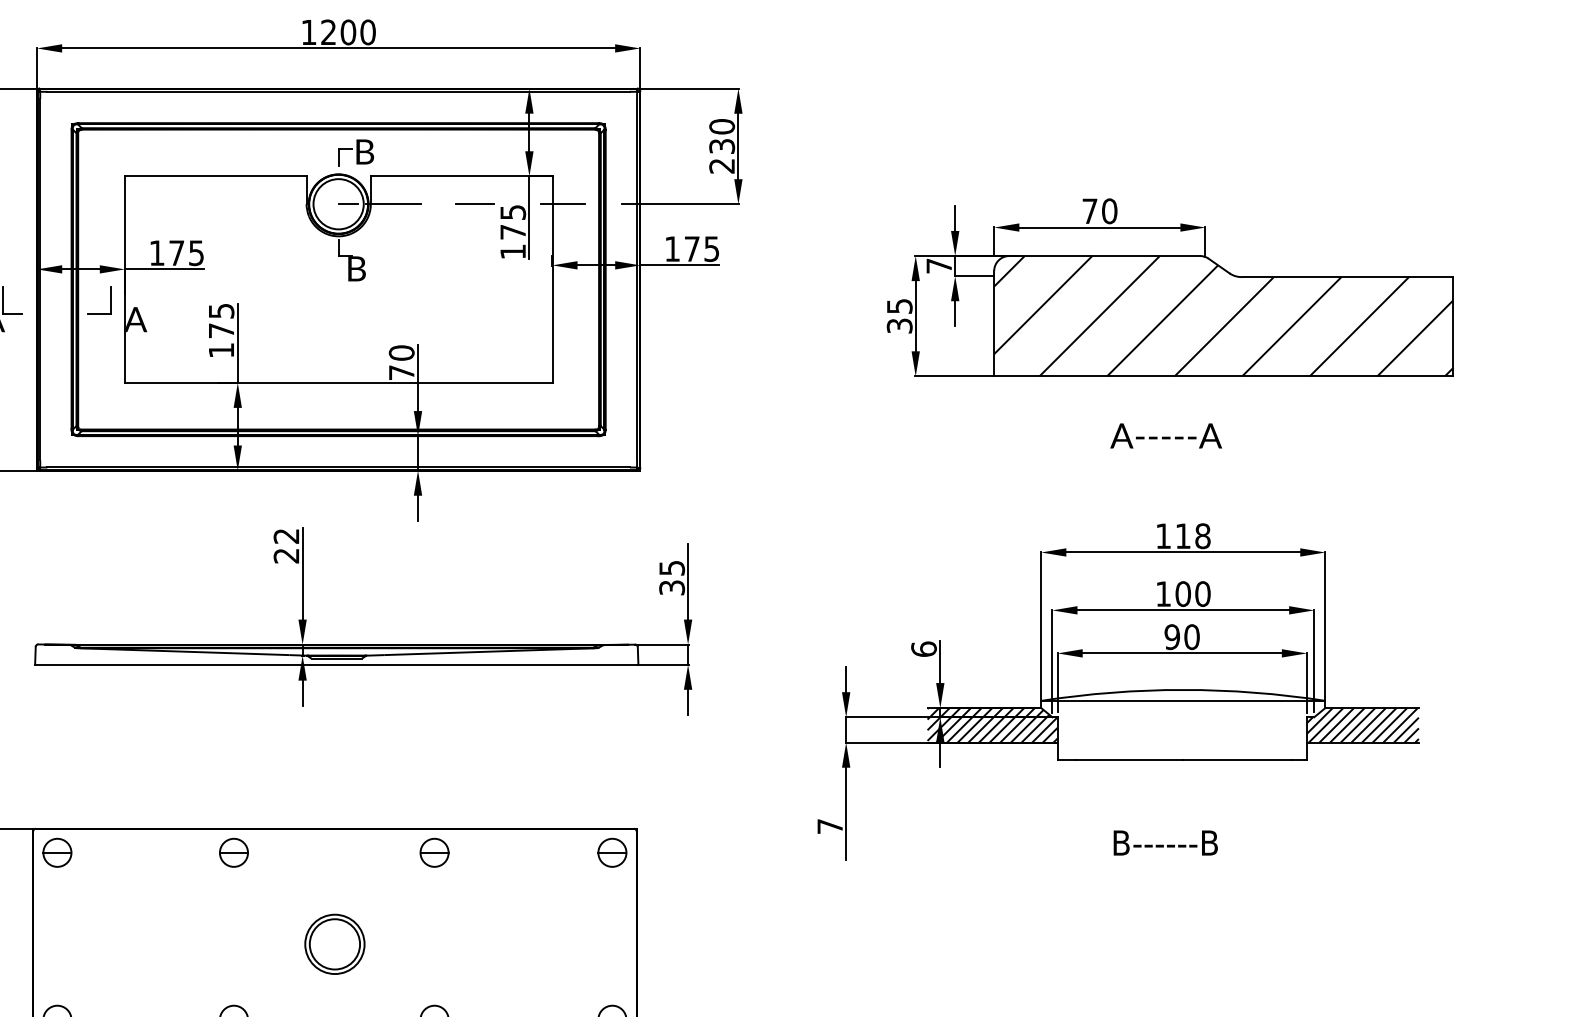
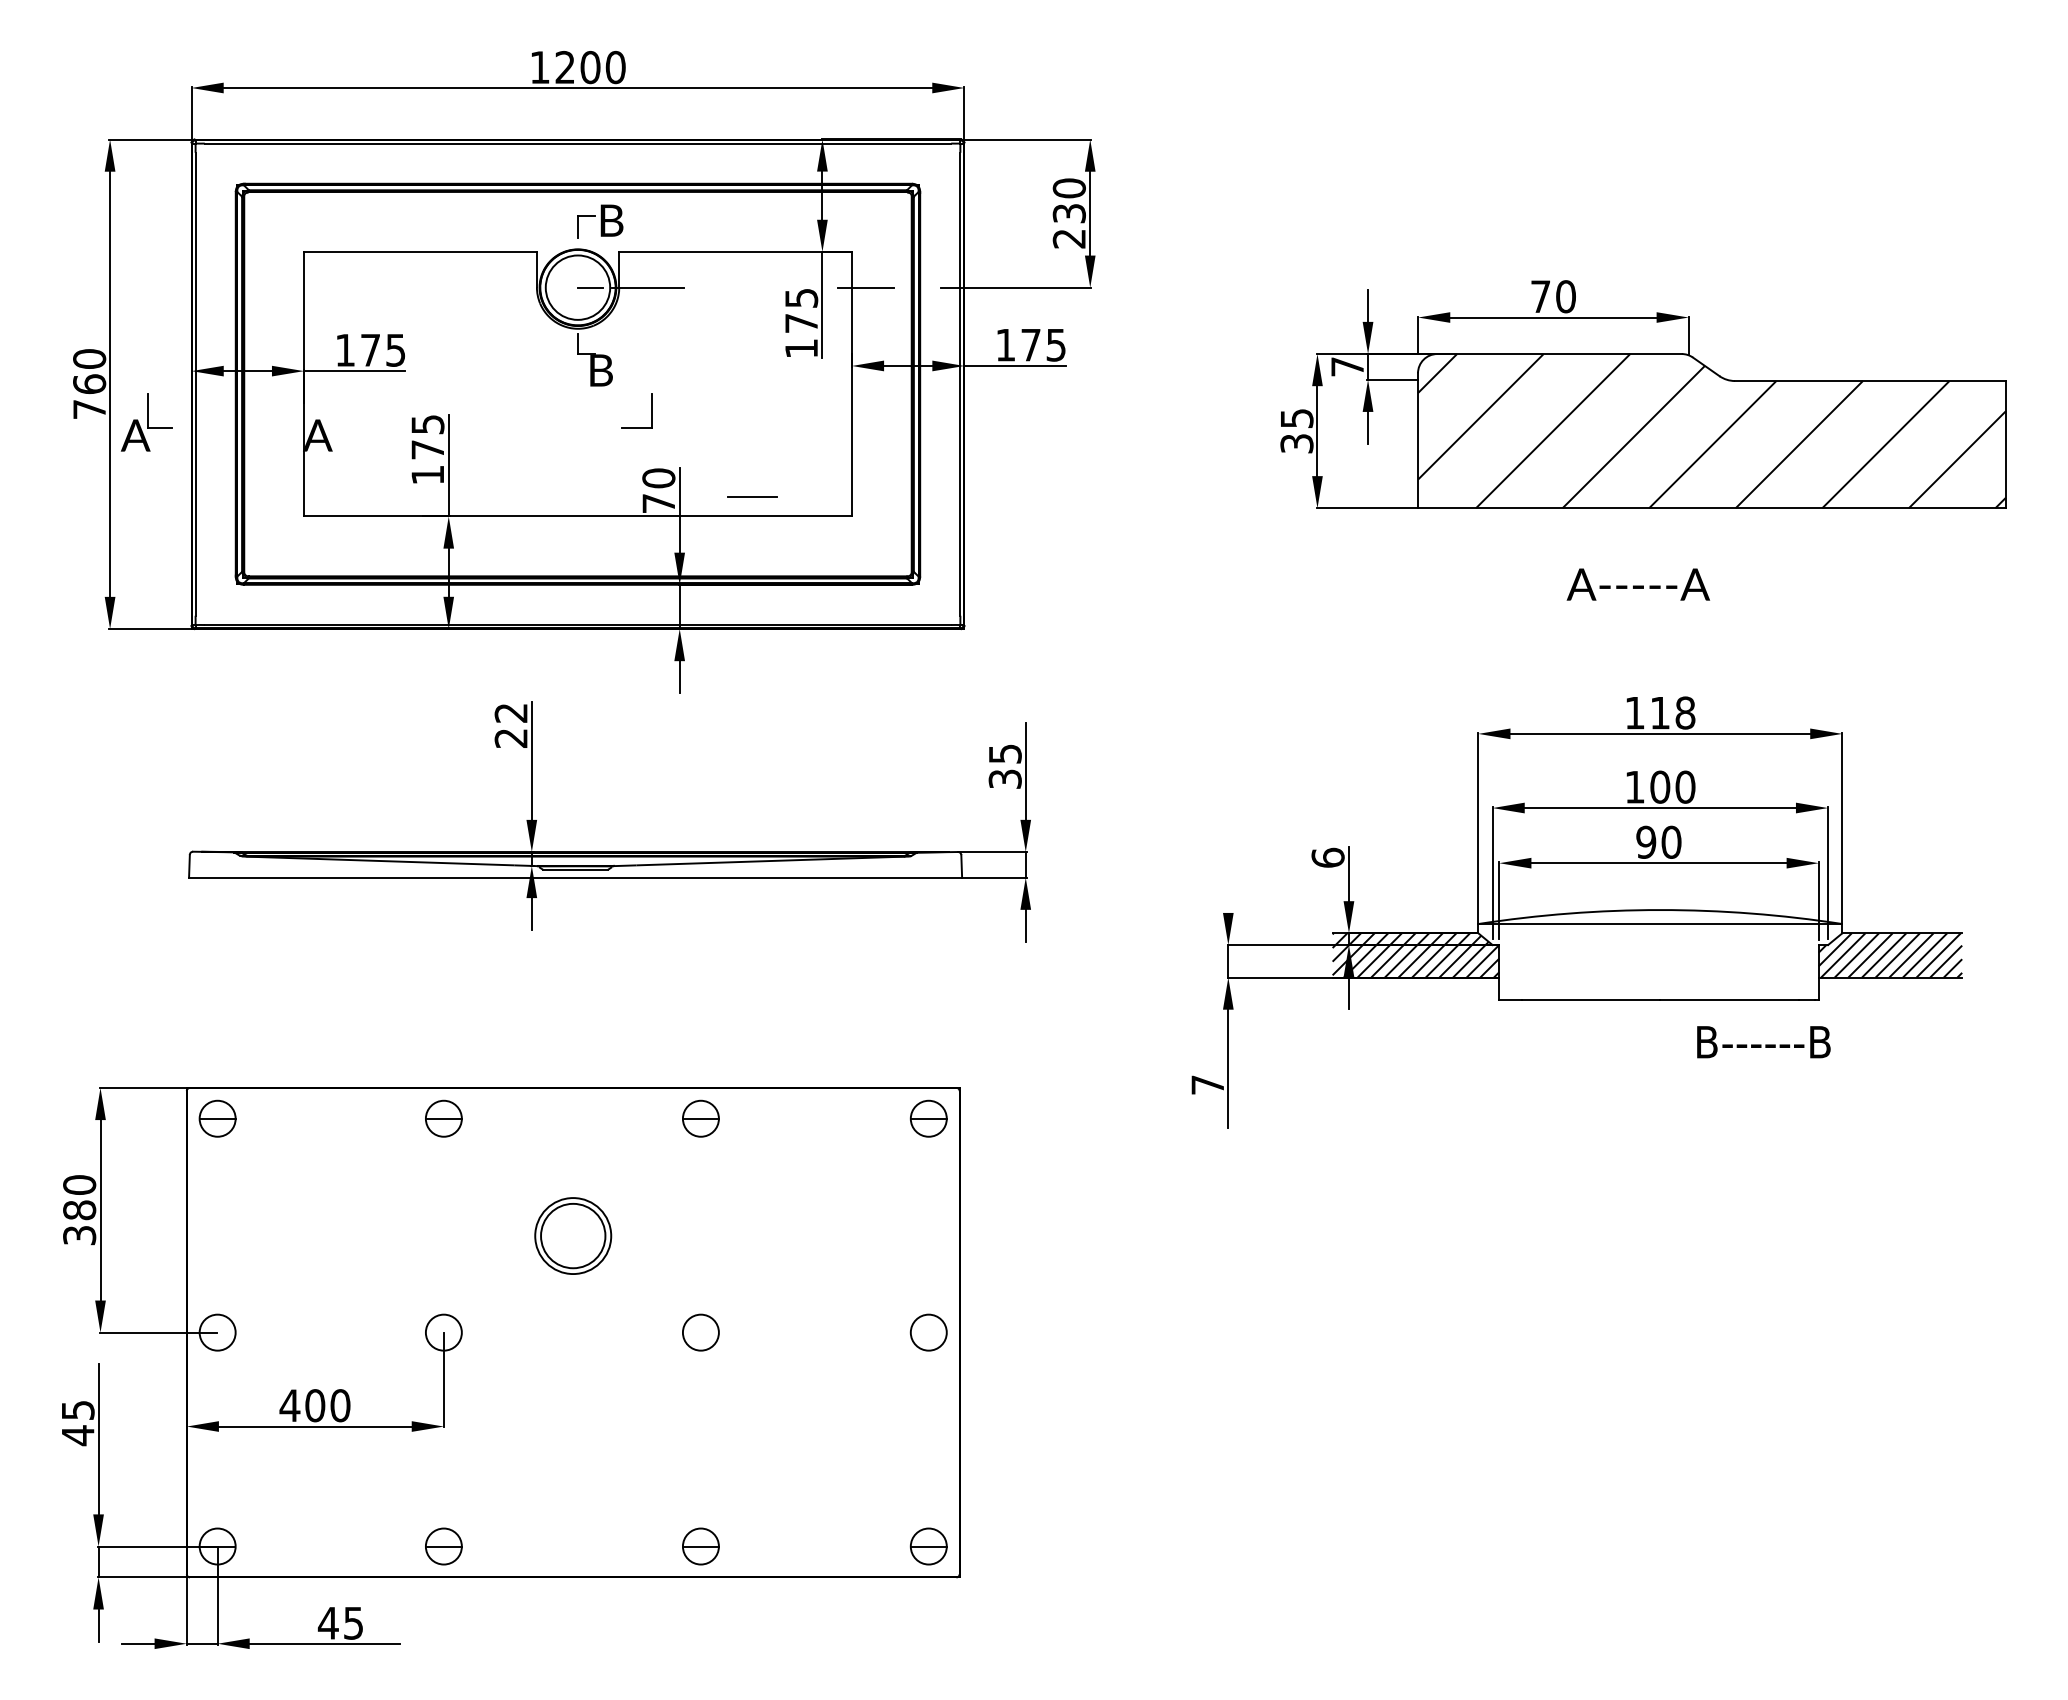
line: (474, 204) -> (752, 496), moved
part: (110, 300) -> (651, 410), moved
line: (846, 679) -> (1228, 896), removed
text: (1165, 843) -> (1763, 1042), moved

